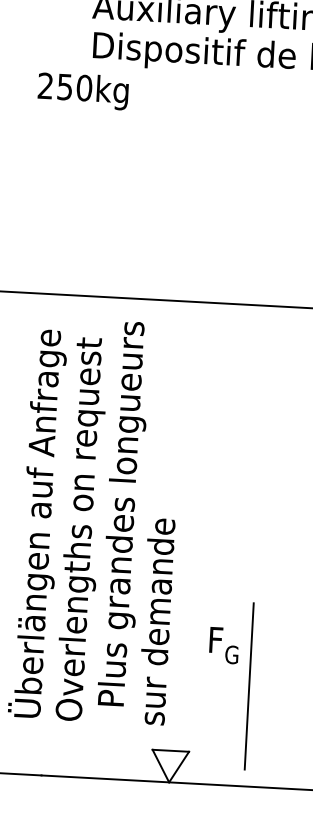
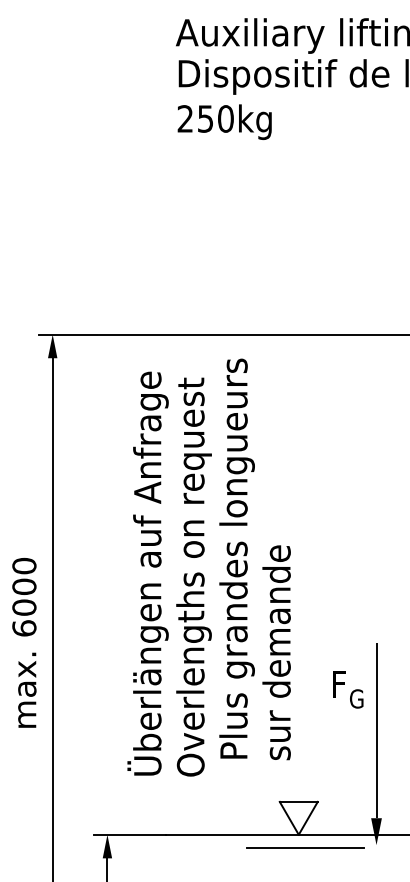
text: (83, 90) -> (224, 121), moved
text: (156, 621) -> (276, 652), moved
fill: (243, 783) -> (376, 831), added
line: (174, 795) -> (305, 848), added

